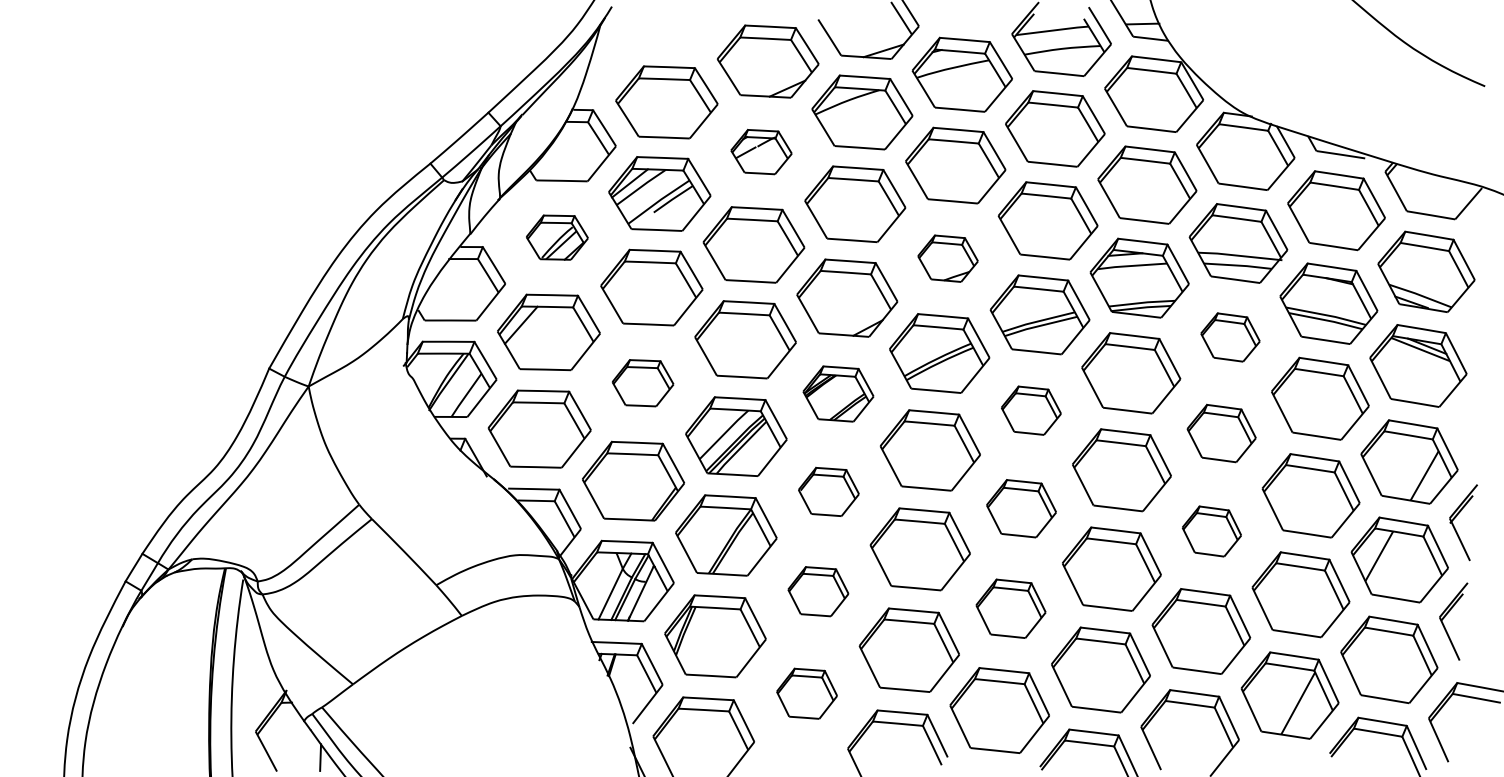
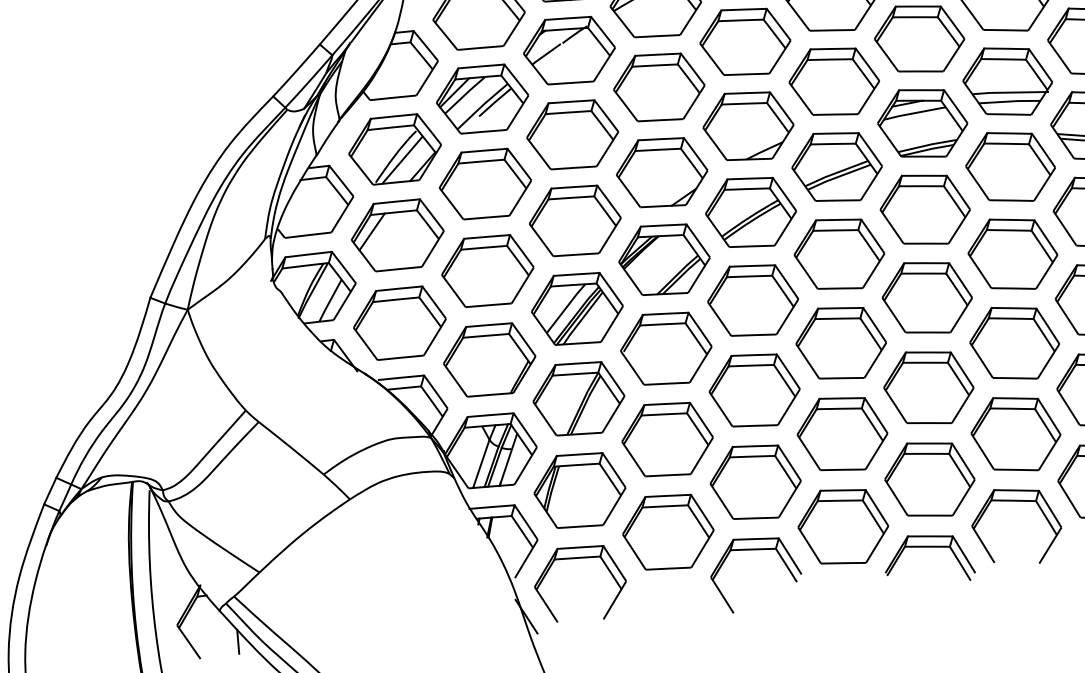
part: (761, 151) -> (569, 50), size x1.67
part: (557, 237) -> (395, 149), size x1.67
part: (947, 258) -> (747, 126), size x1.67
part: (1230, 337) -> (1010, 166), size x1.67
part: (642, 382) -> (487, 270), size x1.67
part: (838, 393) -> (664, 259), size x1.43
part: (1031, 410) -> (839, 253), size x1.67
part: (1221, 433) -> (1012, 254), size x1.43
part: (828, 491) -> (665, 348), size x1.67
part: (1021, 508) -> (841, 342), size x1.43
part: (1211, 531) -> (1014, 343), size x1.67
part: (818, 591) -> (667, 439), size x1.67
part: (1010, 608) -> (842, 433), size x1.43
part: (806, 693) -> (667, 532), size x1.67

